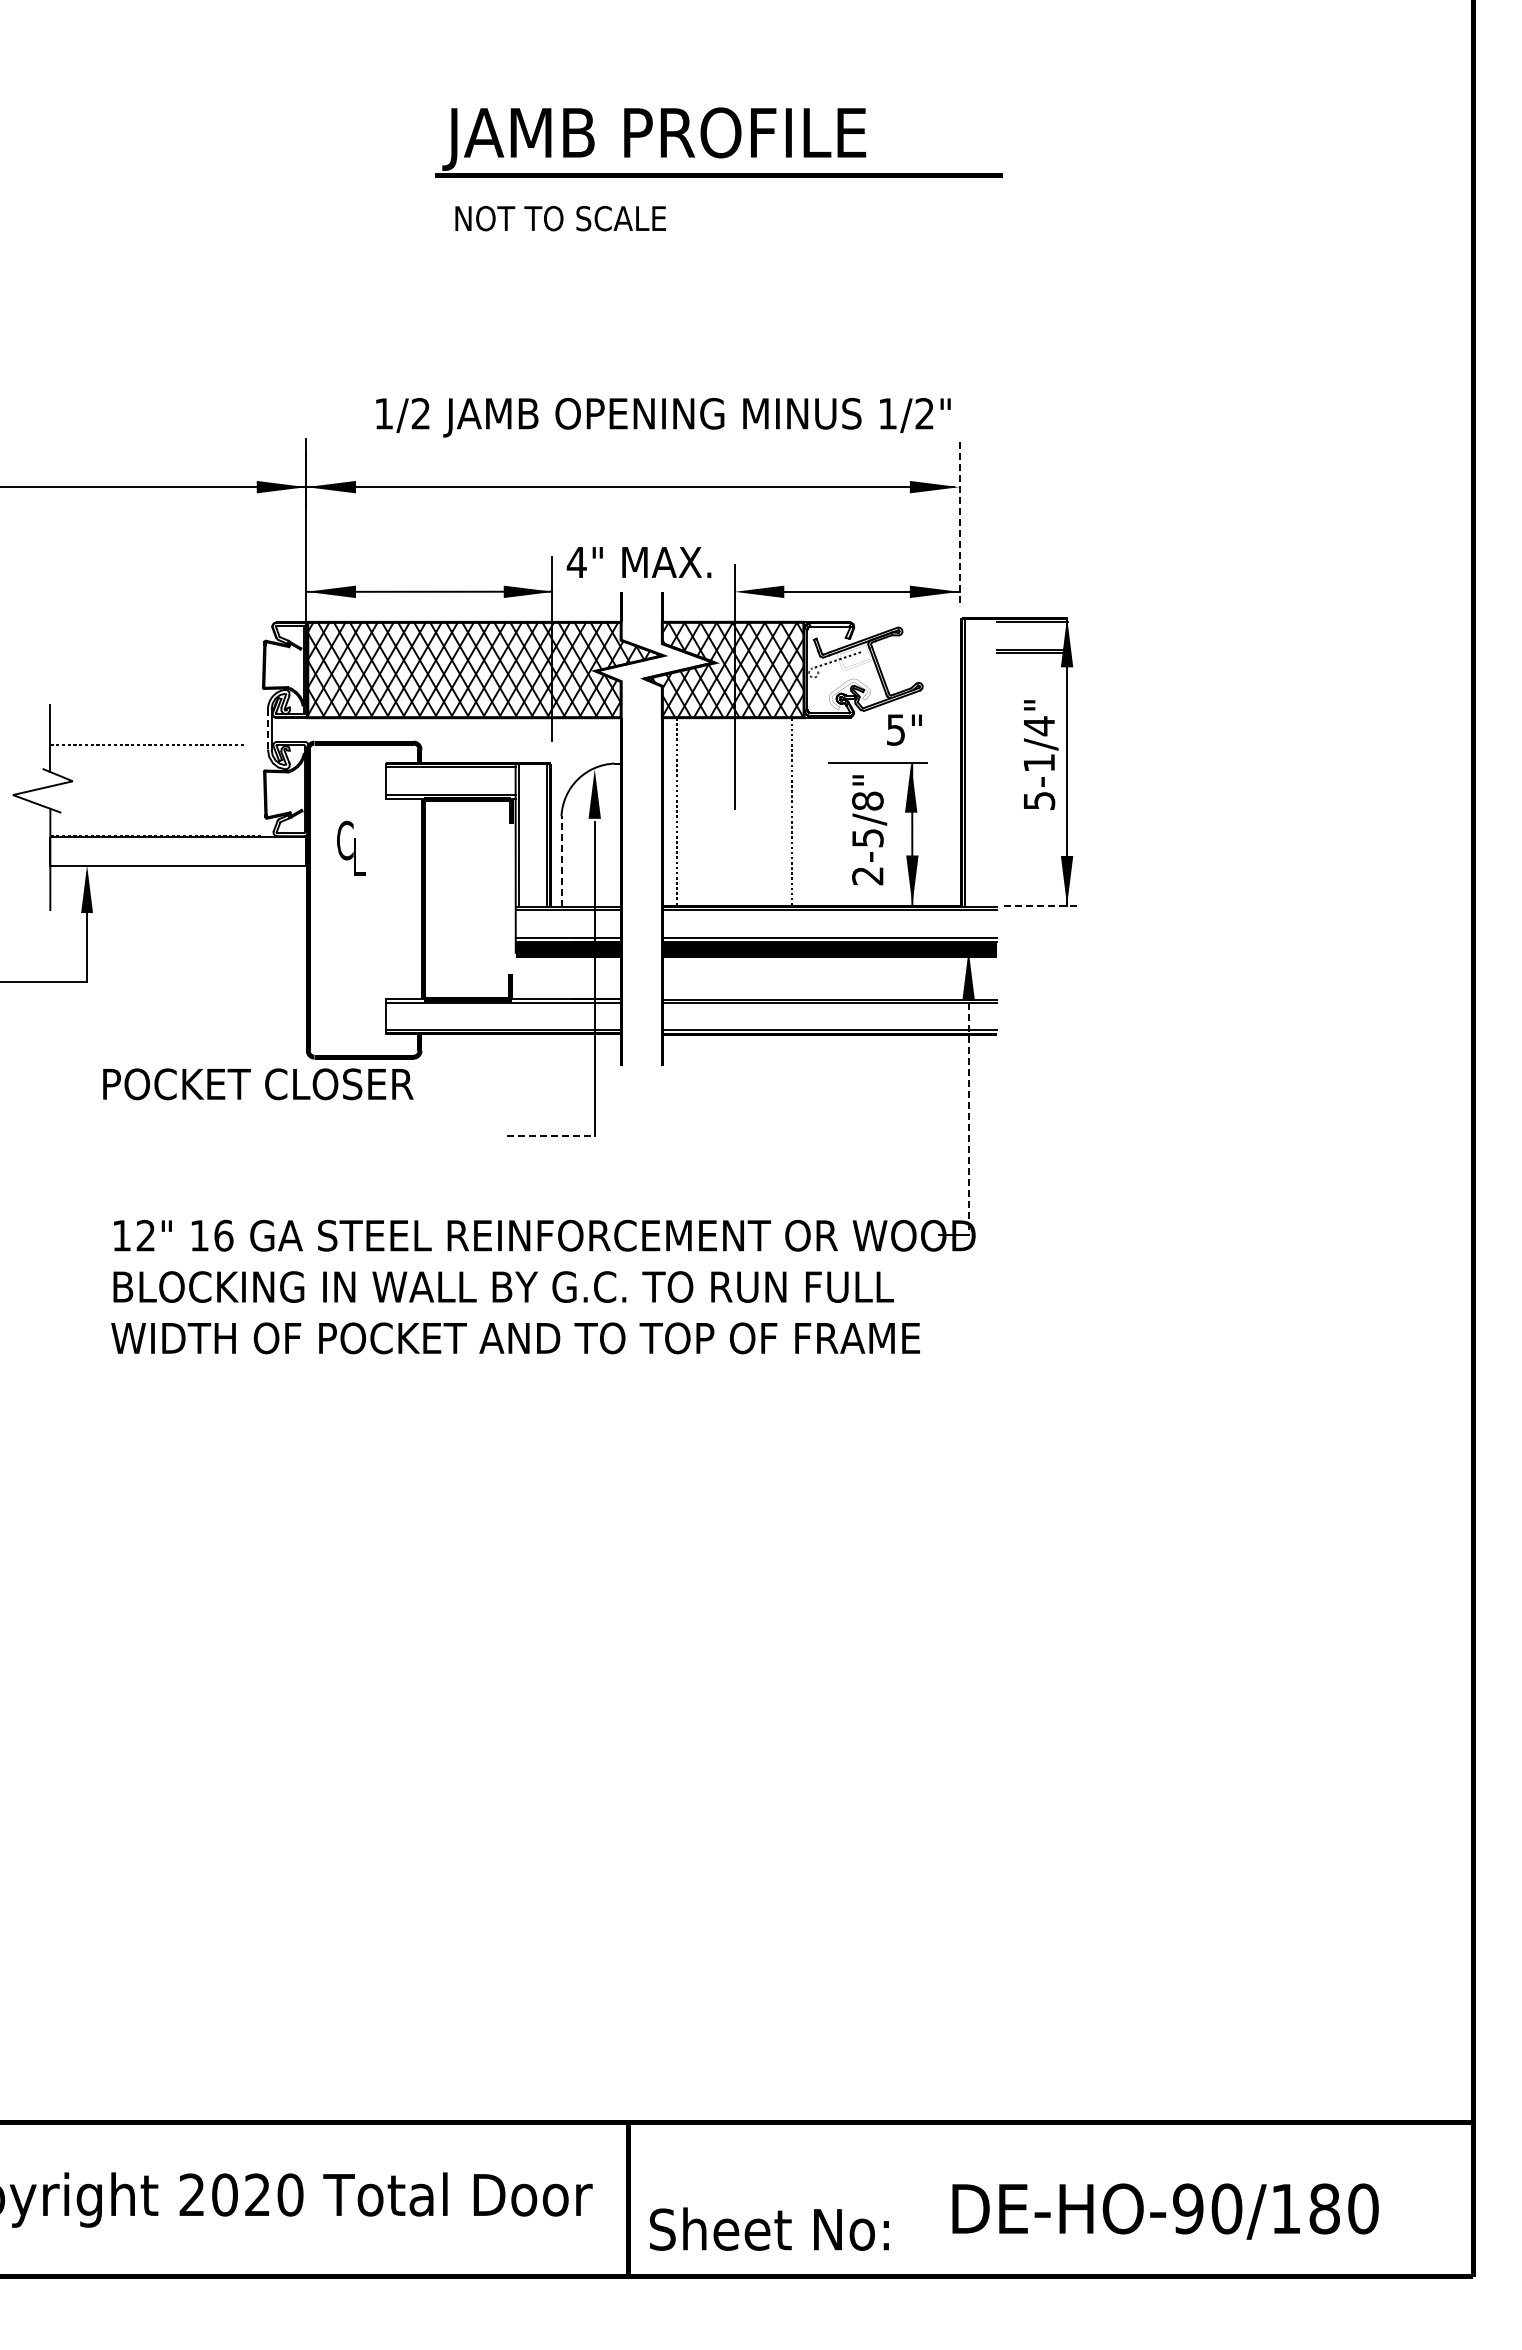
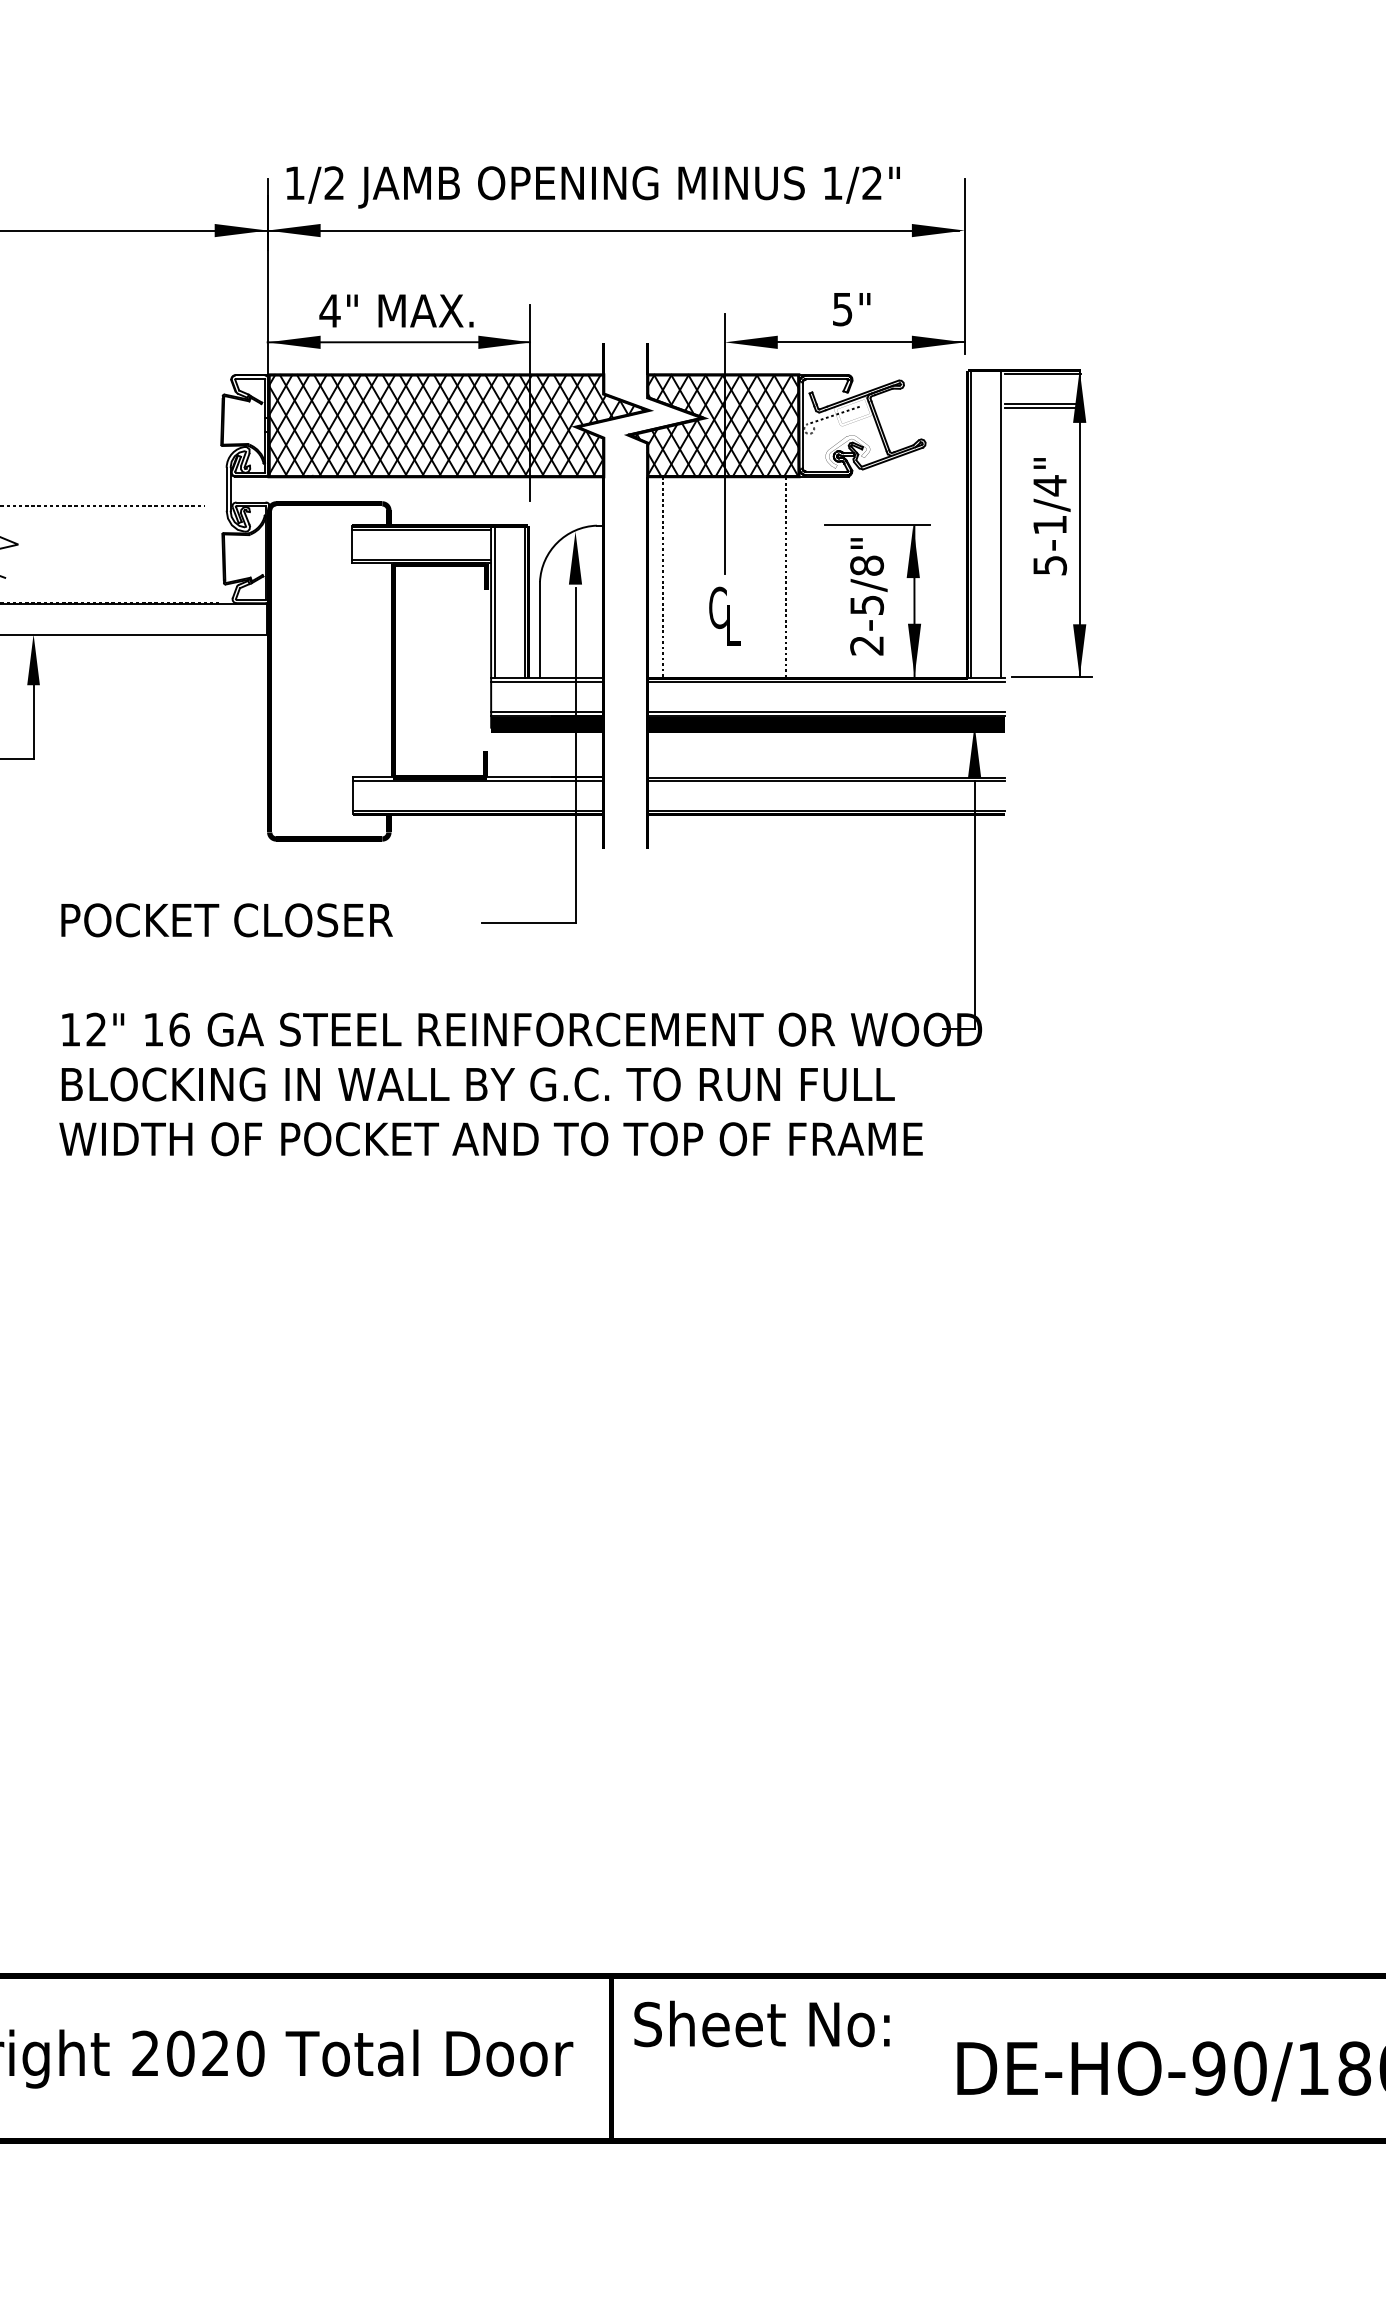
text: (663, 417) -> (593, 187), moved
line: (959, 520) -> (964, 266), dashed -> solid
text: (638, 562) -> (395, 311), moved
line: (267, 729) -> (226, 489), dashed -> solid
text: (904, 729) -> (851, 308), moved
line: (993, 762) -> (1001, 524), added
text: (351, 847) -> (724, 615), moved
line: (561, 861) -> (539, 630), dashed -> solid
line: (1041, 905) -> (1052, 677), dashed -> solid
text: (258, 1084) -> (227, 920), moved
line: (968, 1119) -> (974, 905), dashed -> solid
line: (551, 1136) -> (529, 923), dashed -> solid
text: (769, 2228) -> (762, 2023), moved

